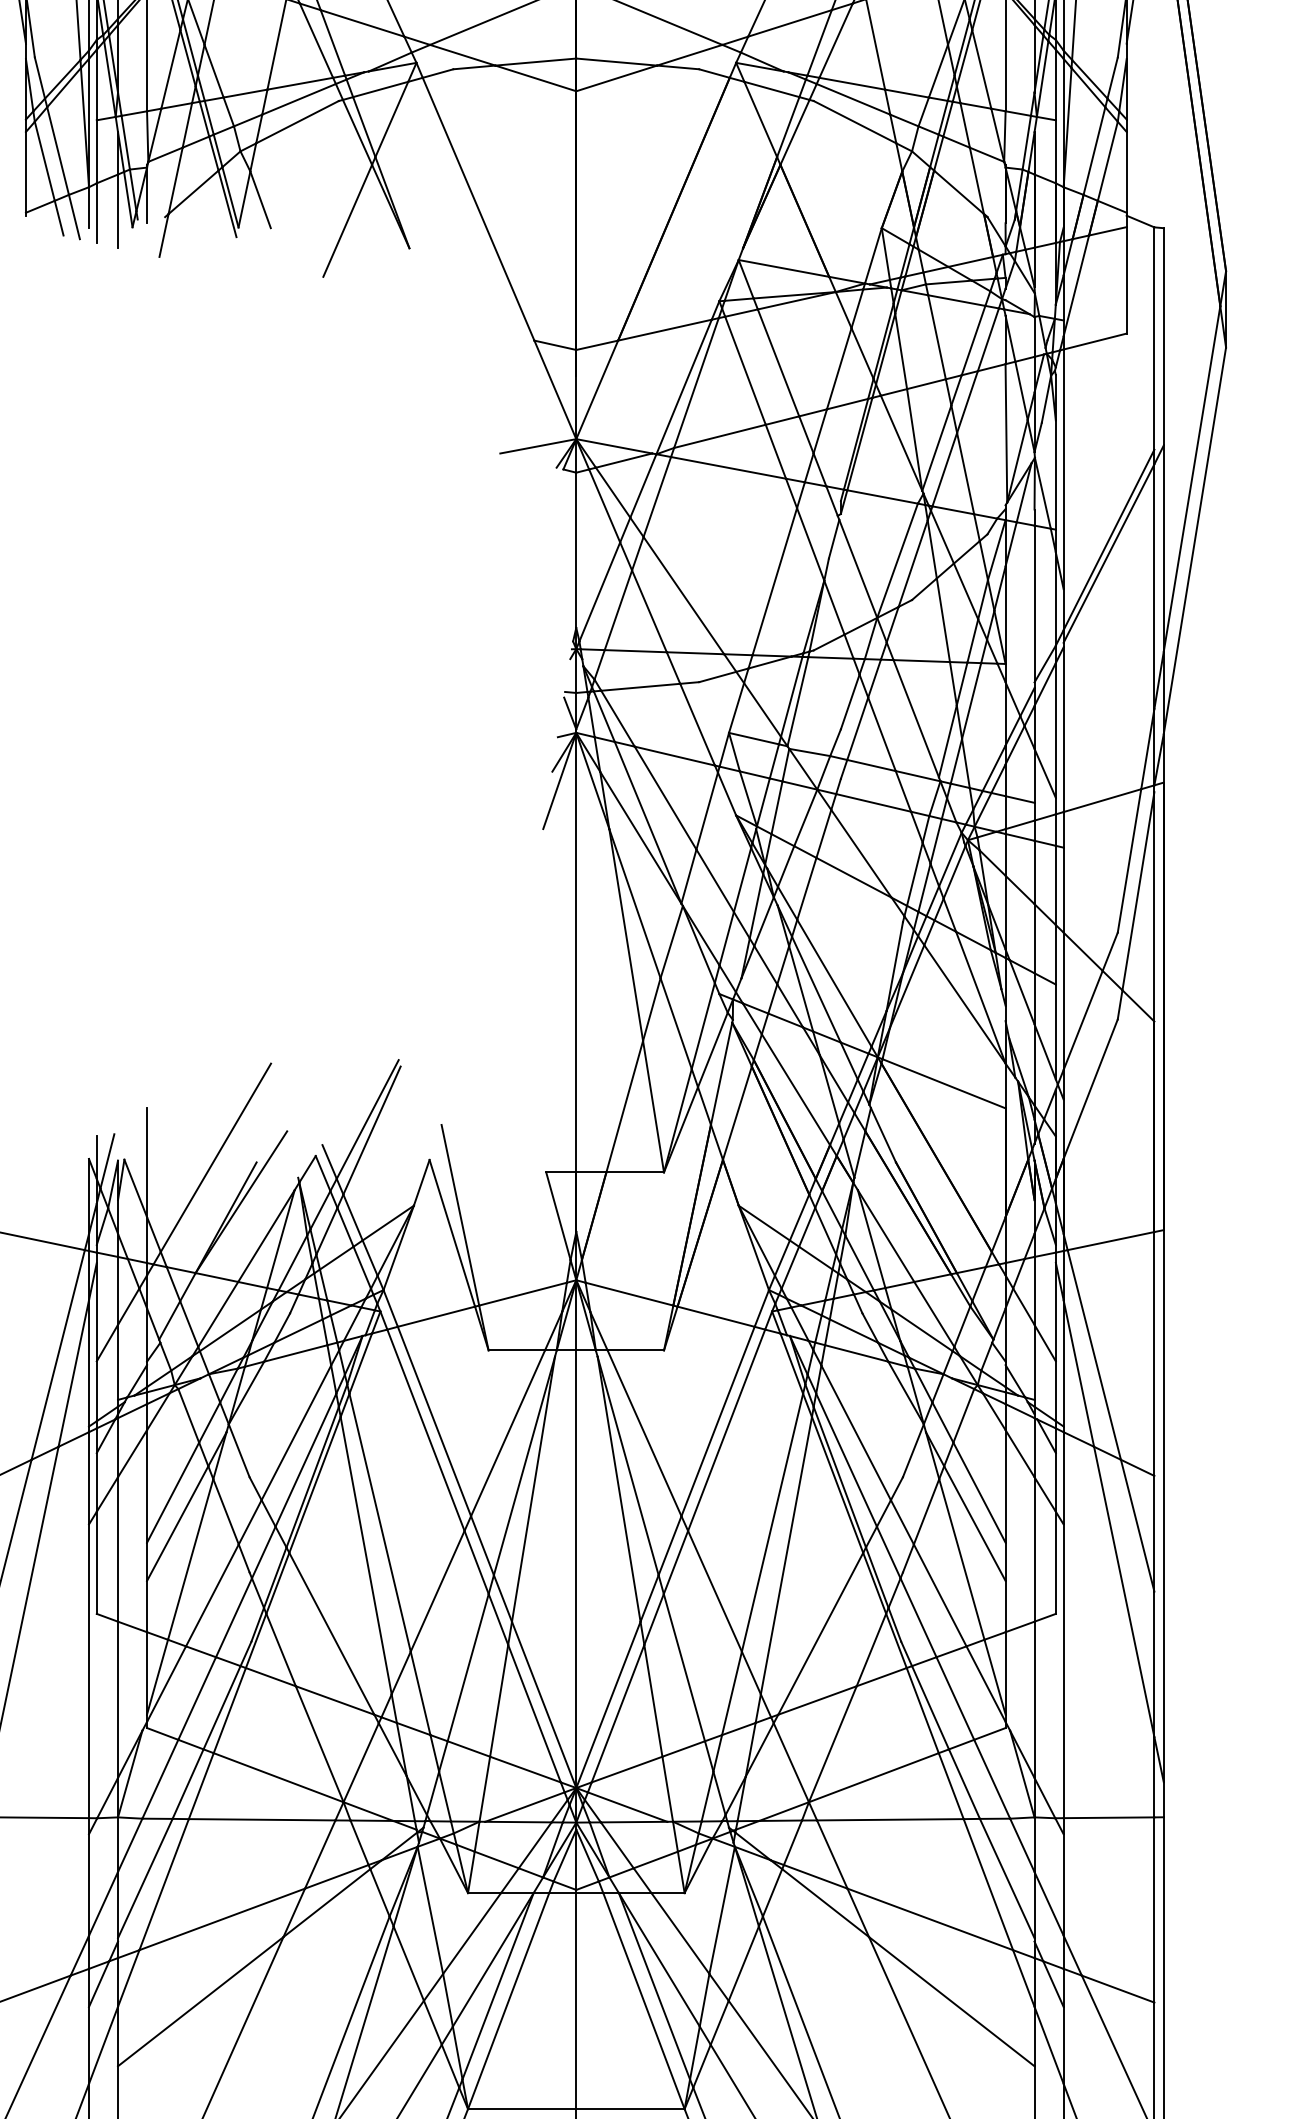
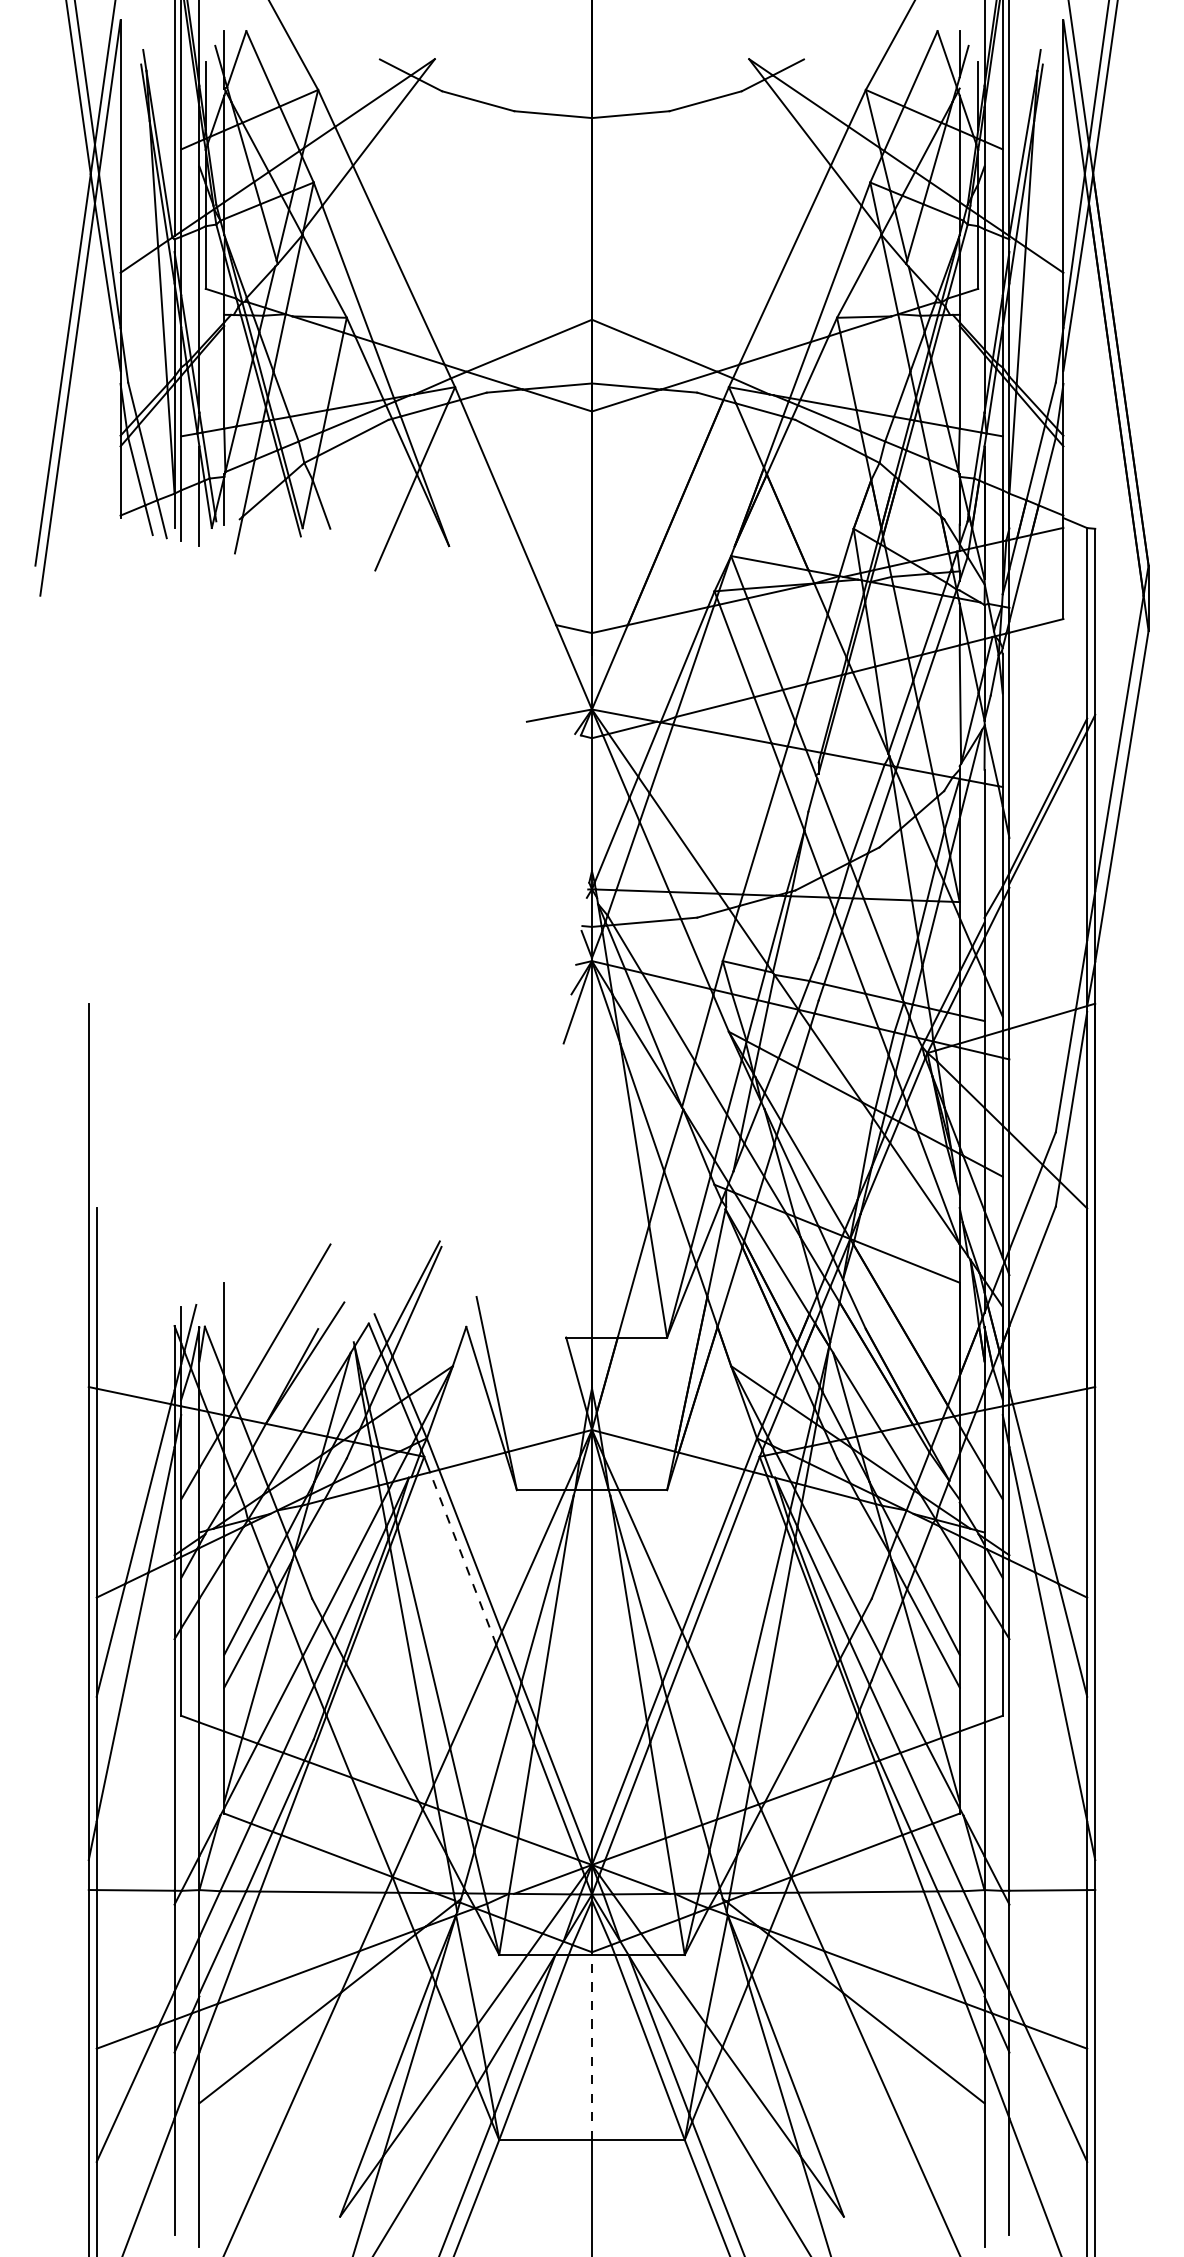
line: (426, 1430) -> (463, 1558), solid -> dashed
line: (576, 2001) -> (592, 2047), solid -> dashed

